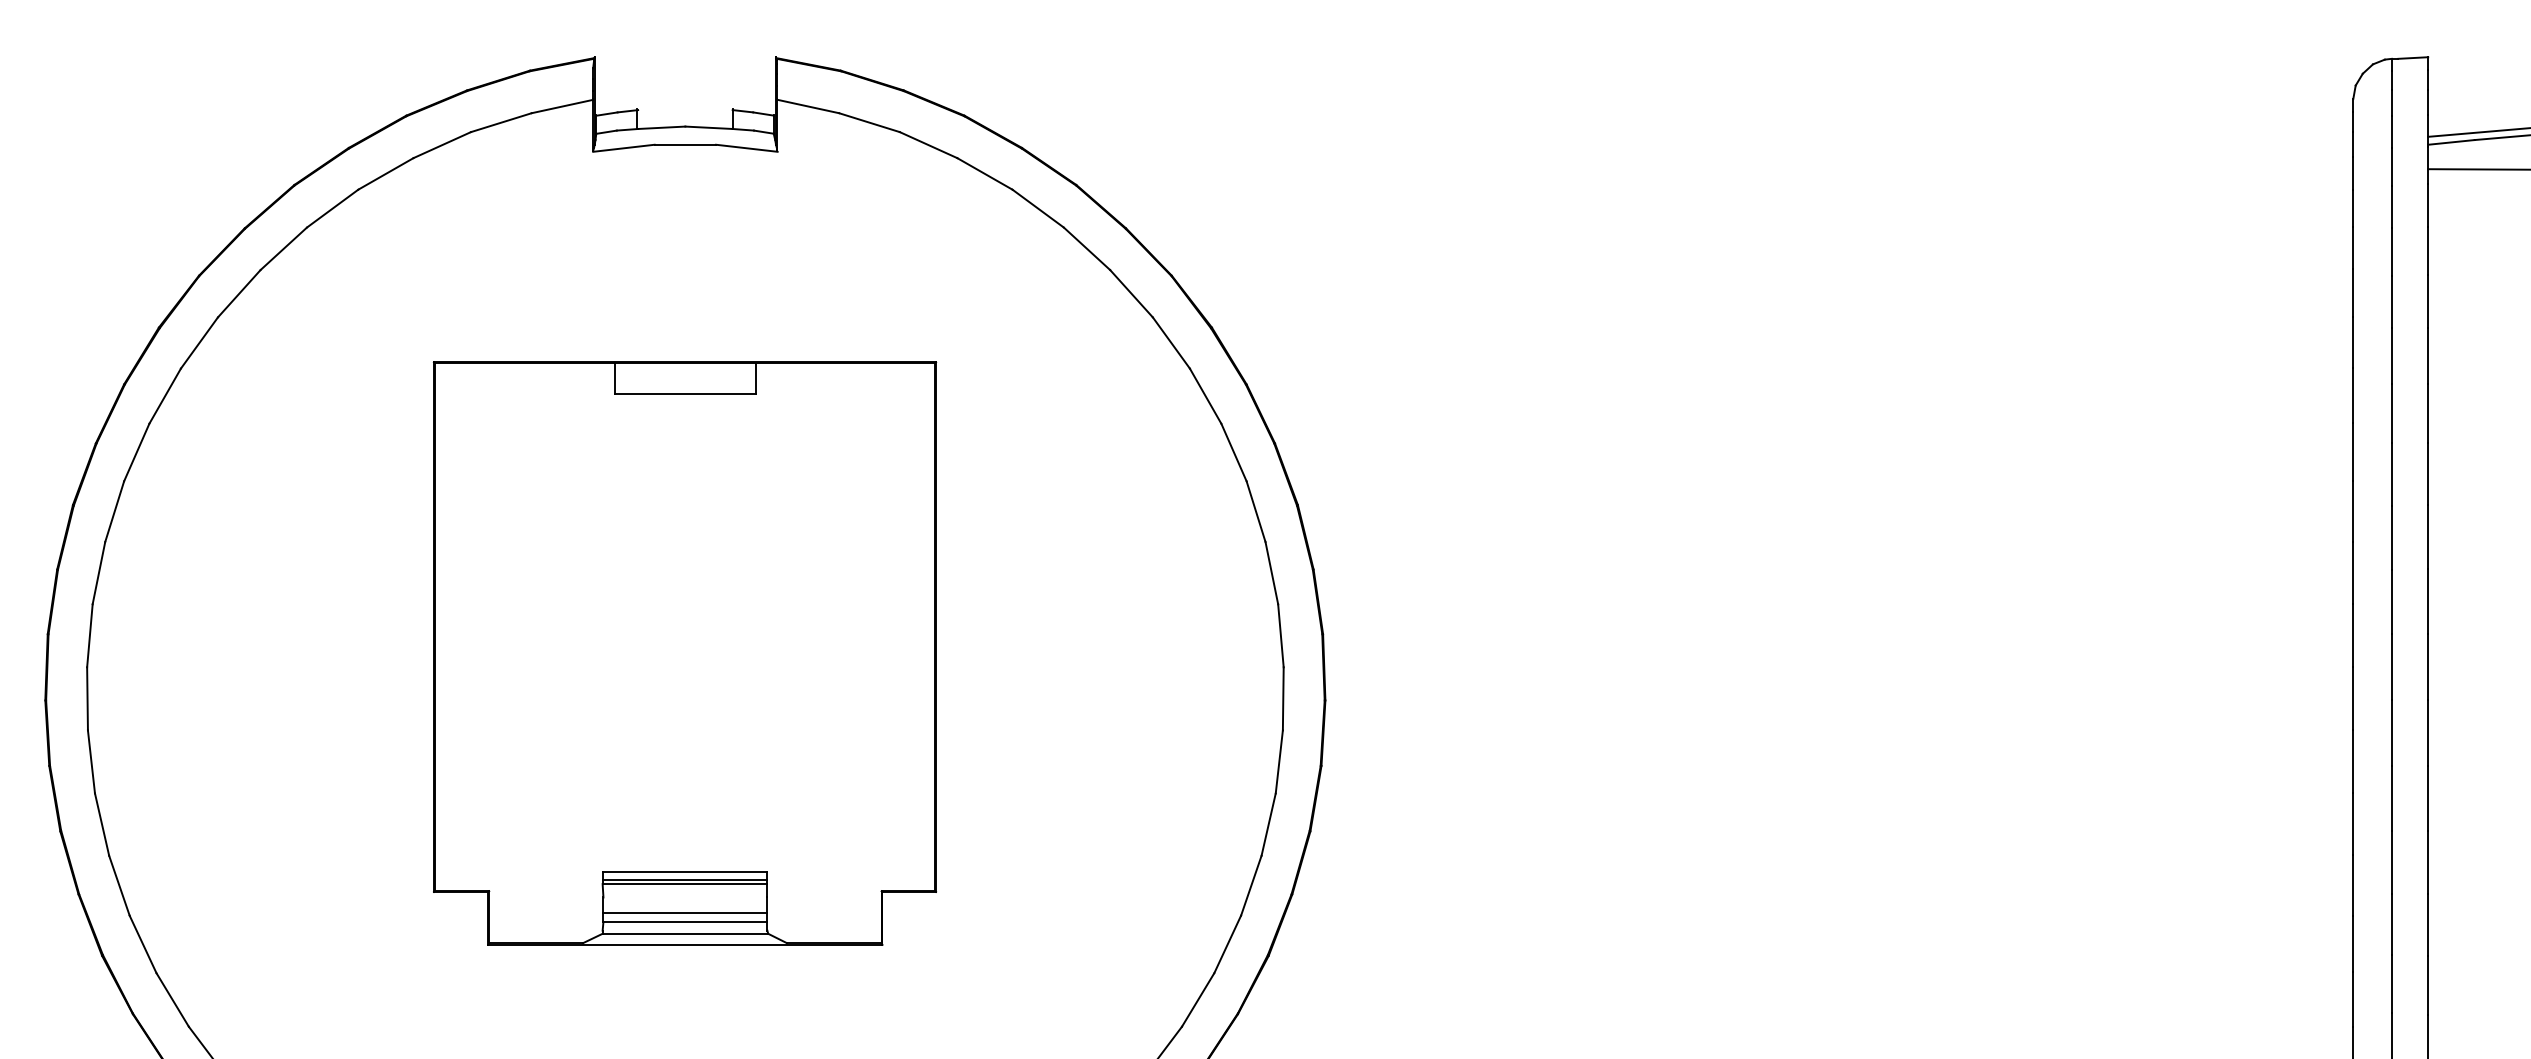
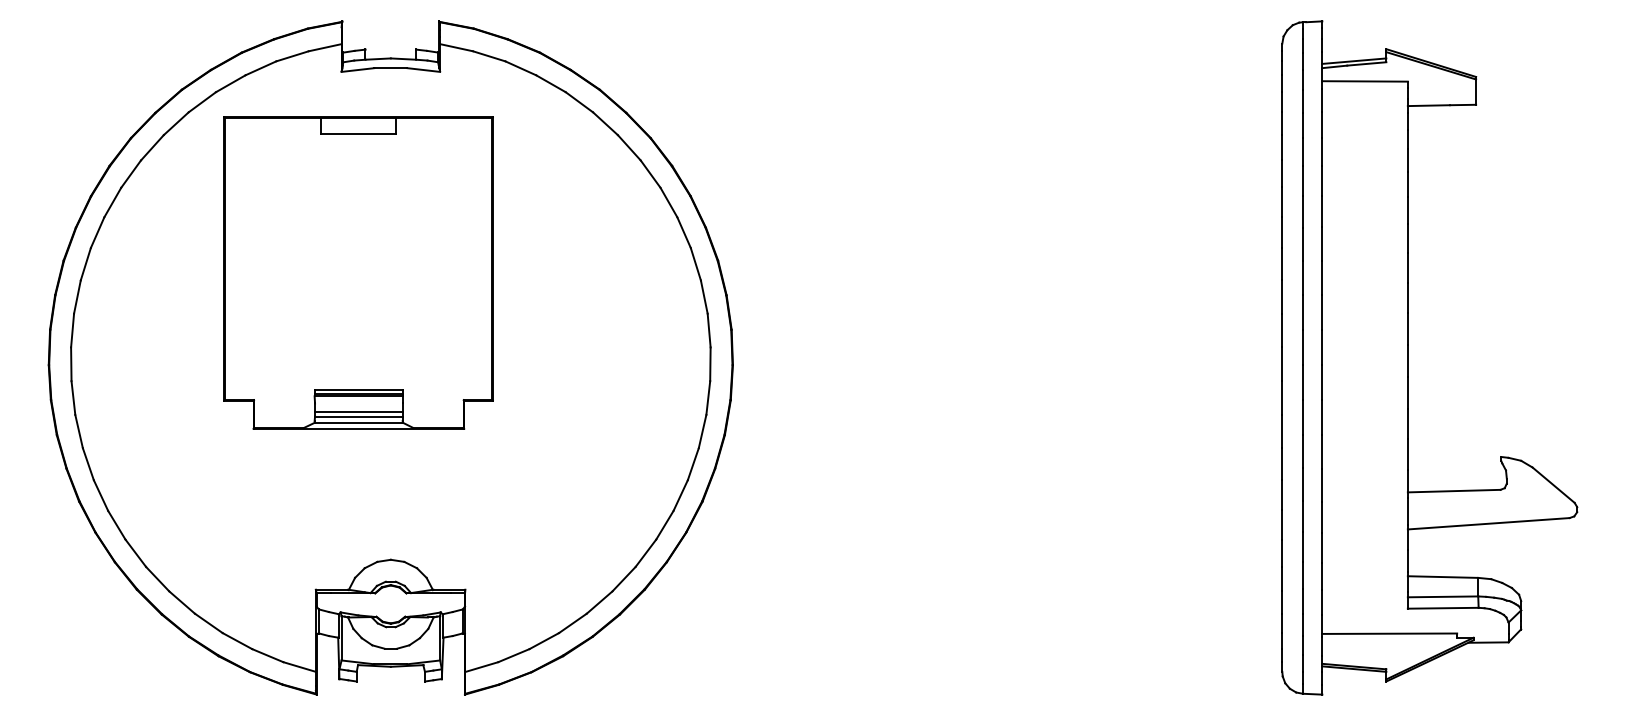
part: (684, 652) -> (358, 272), moved

